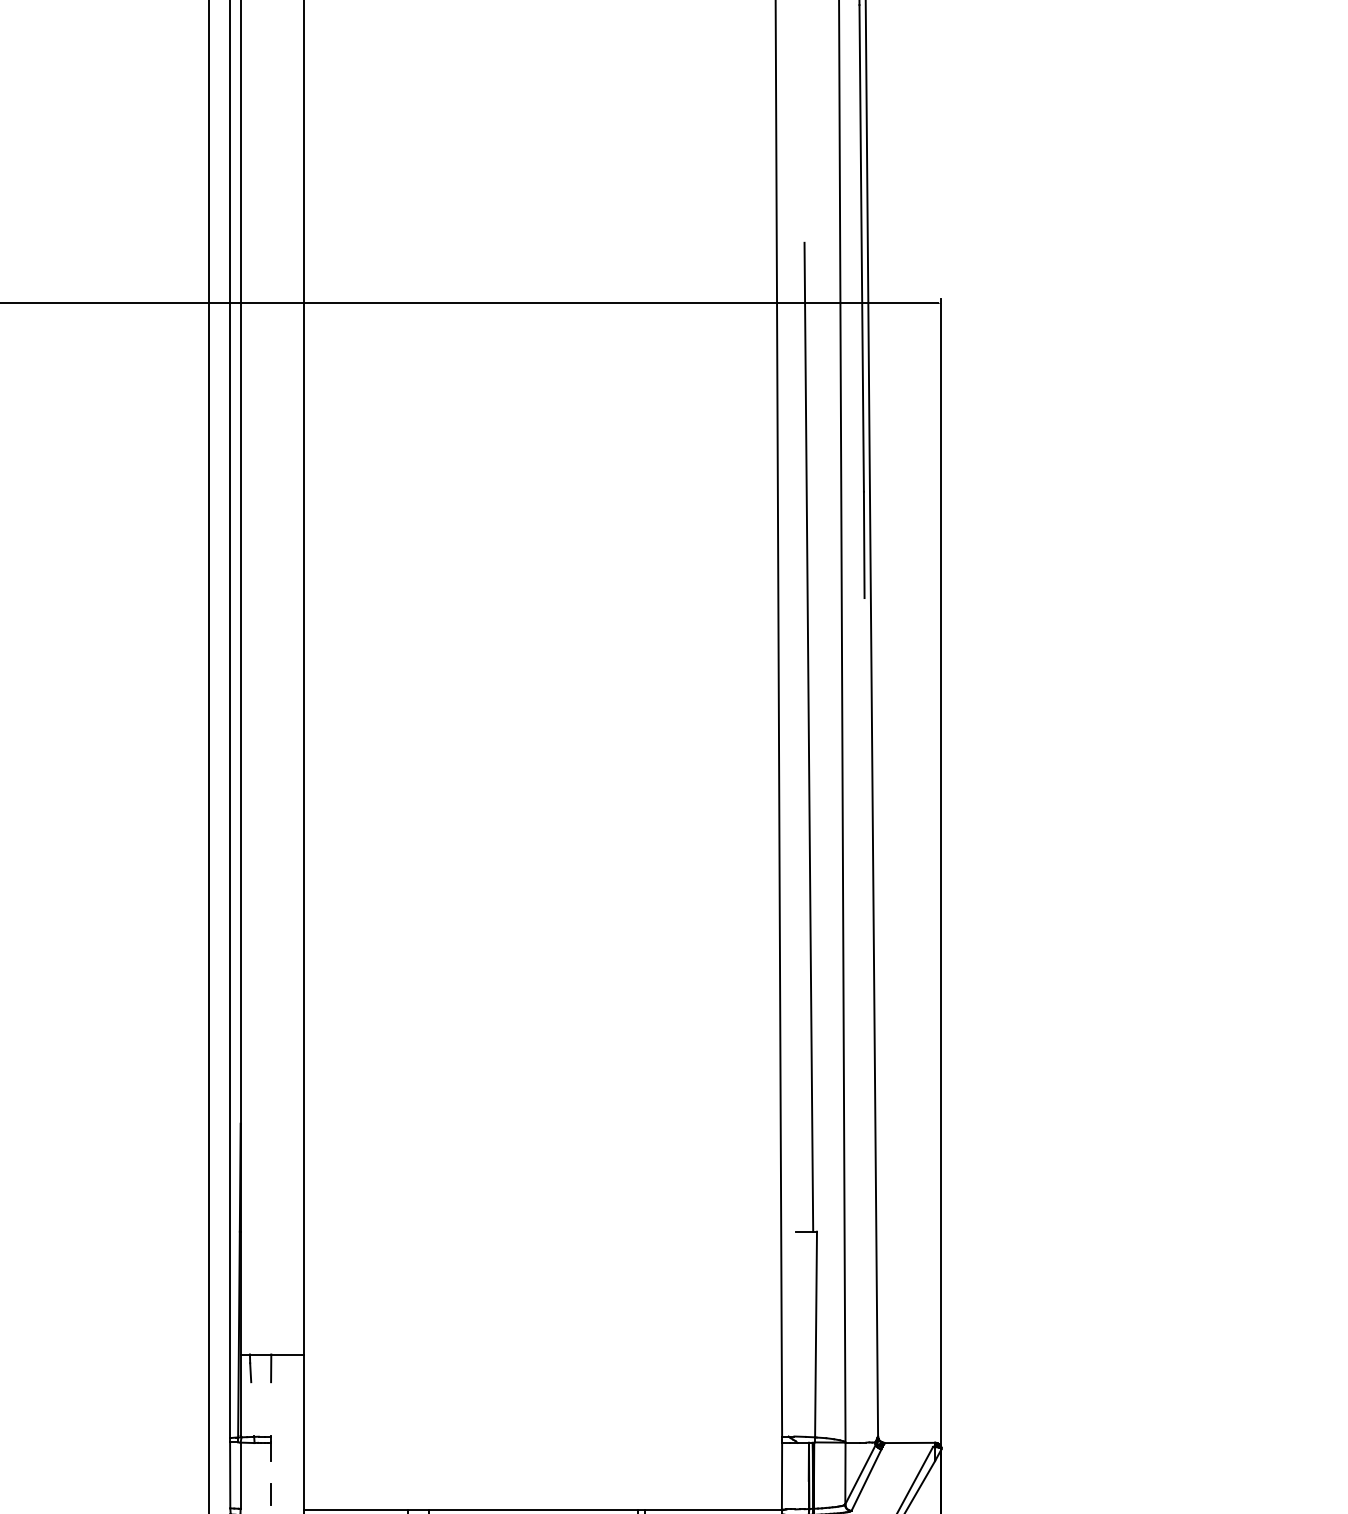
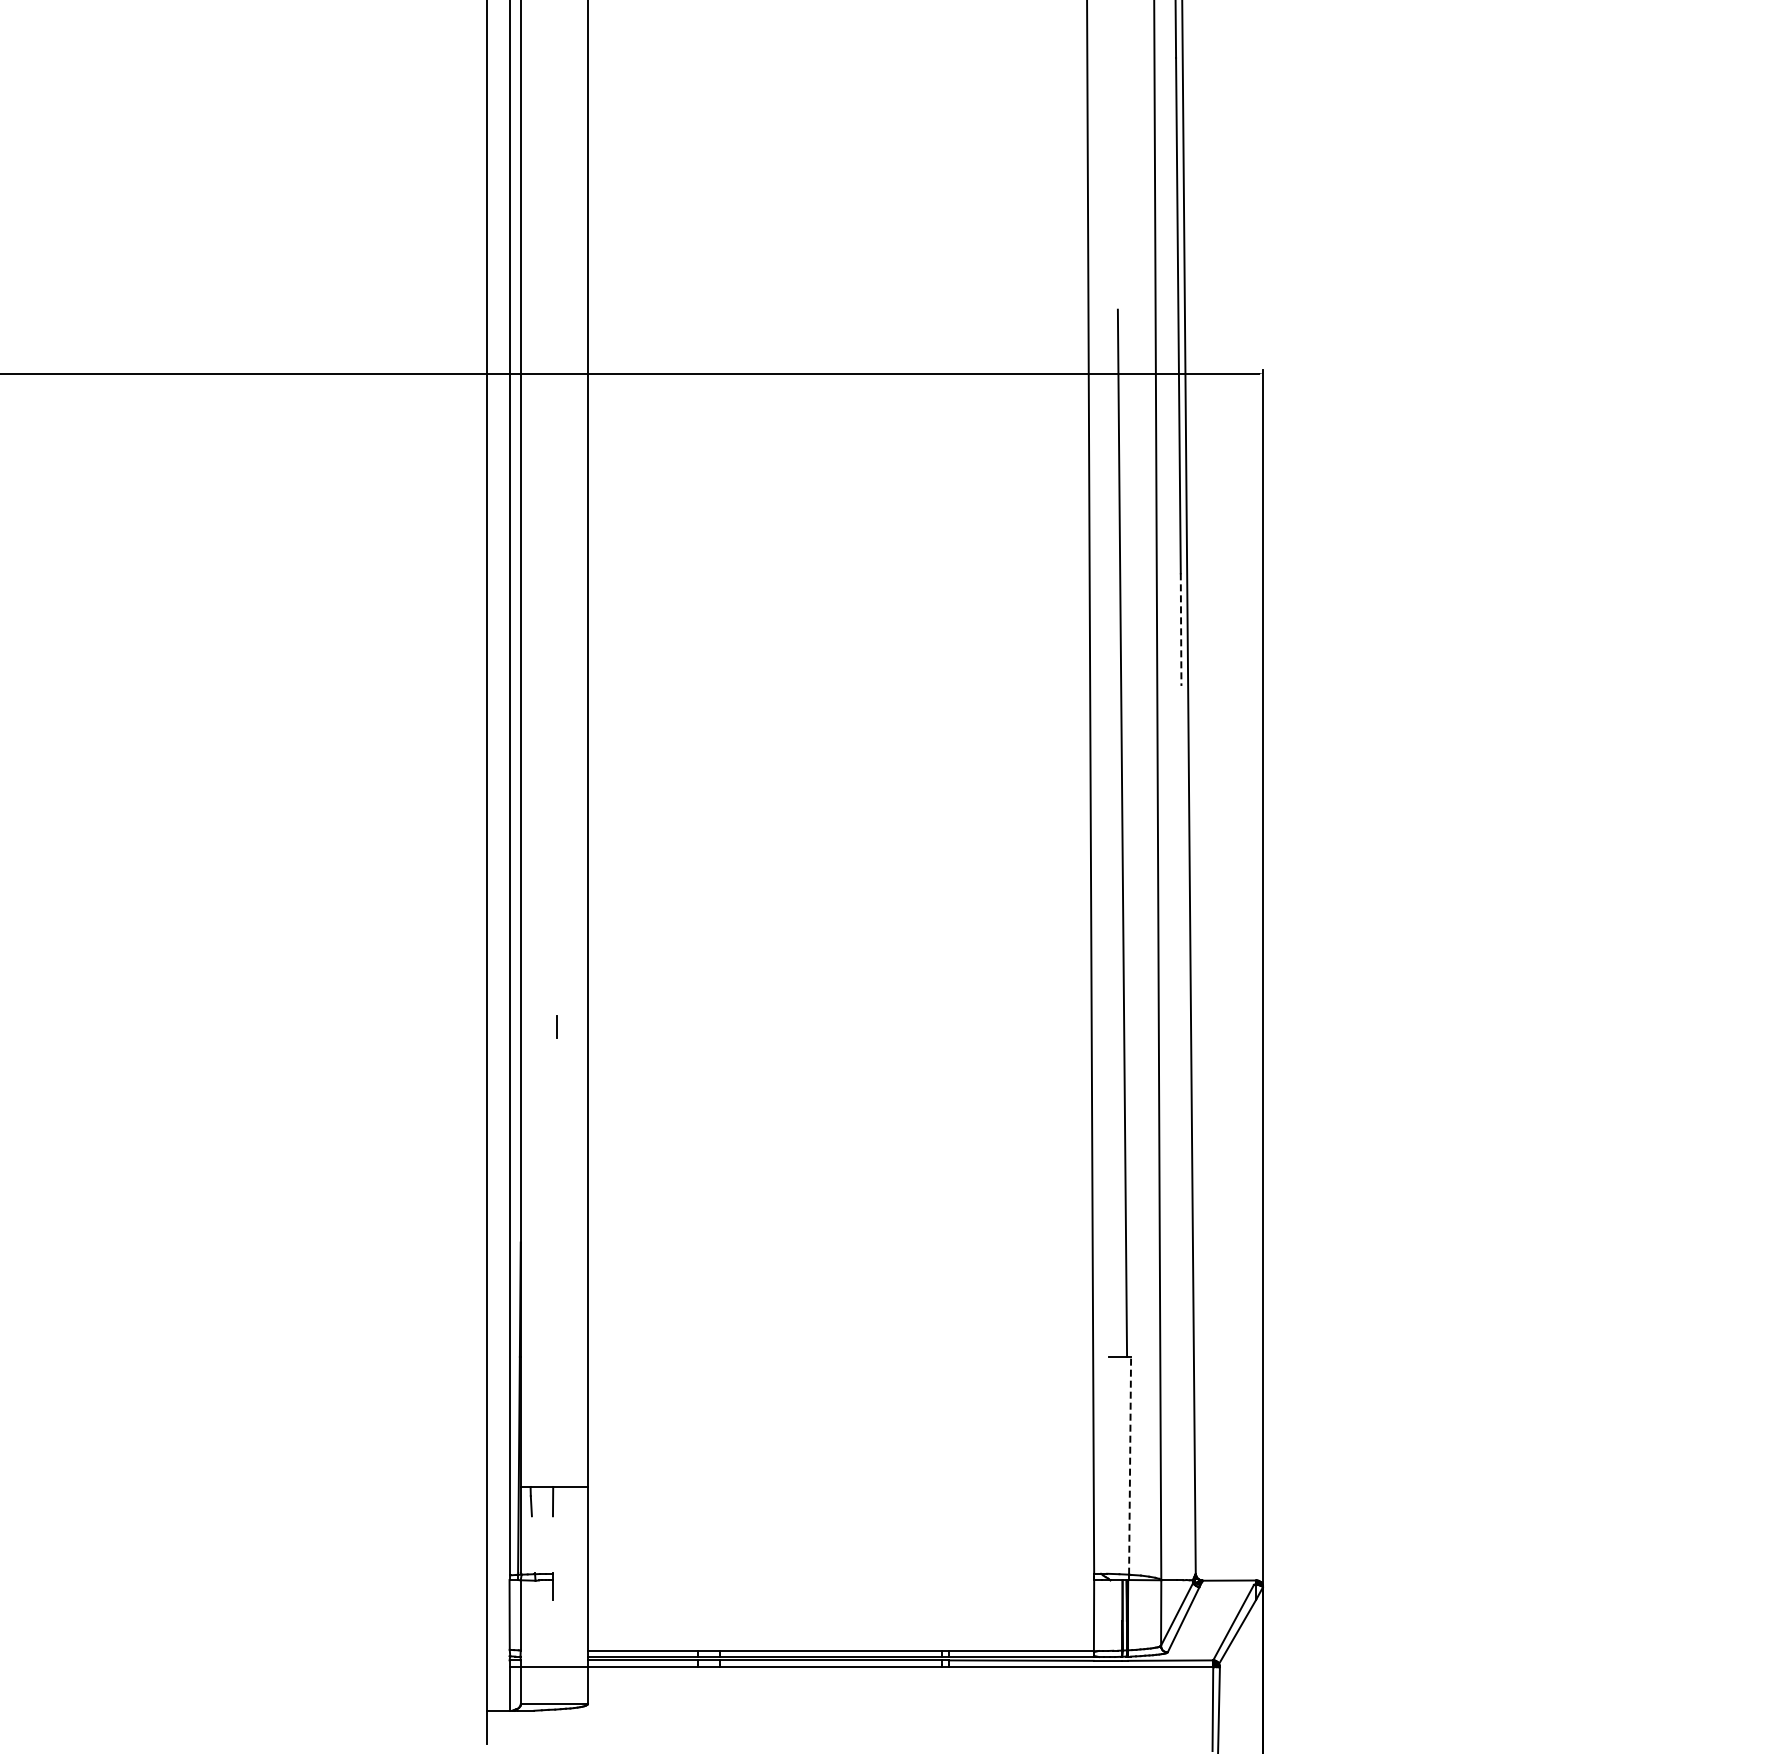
line: (864, 545) -> (1181, 630), solid -> dashed
line: (816, 1334) -> (1130, 1465), solid -> dashed
line: (270, 1493) -> (556, 1026), moved

